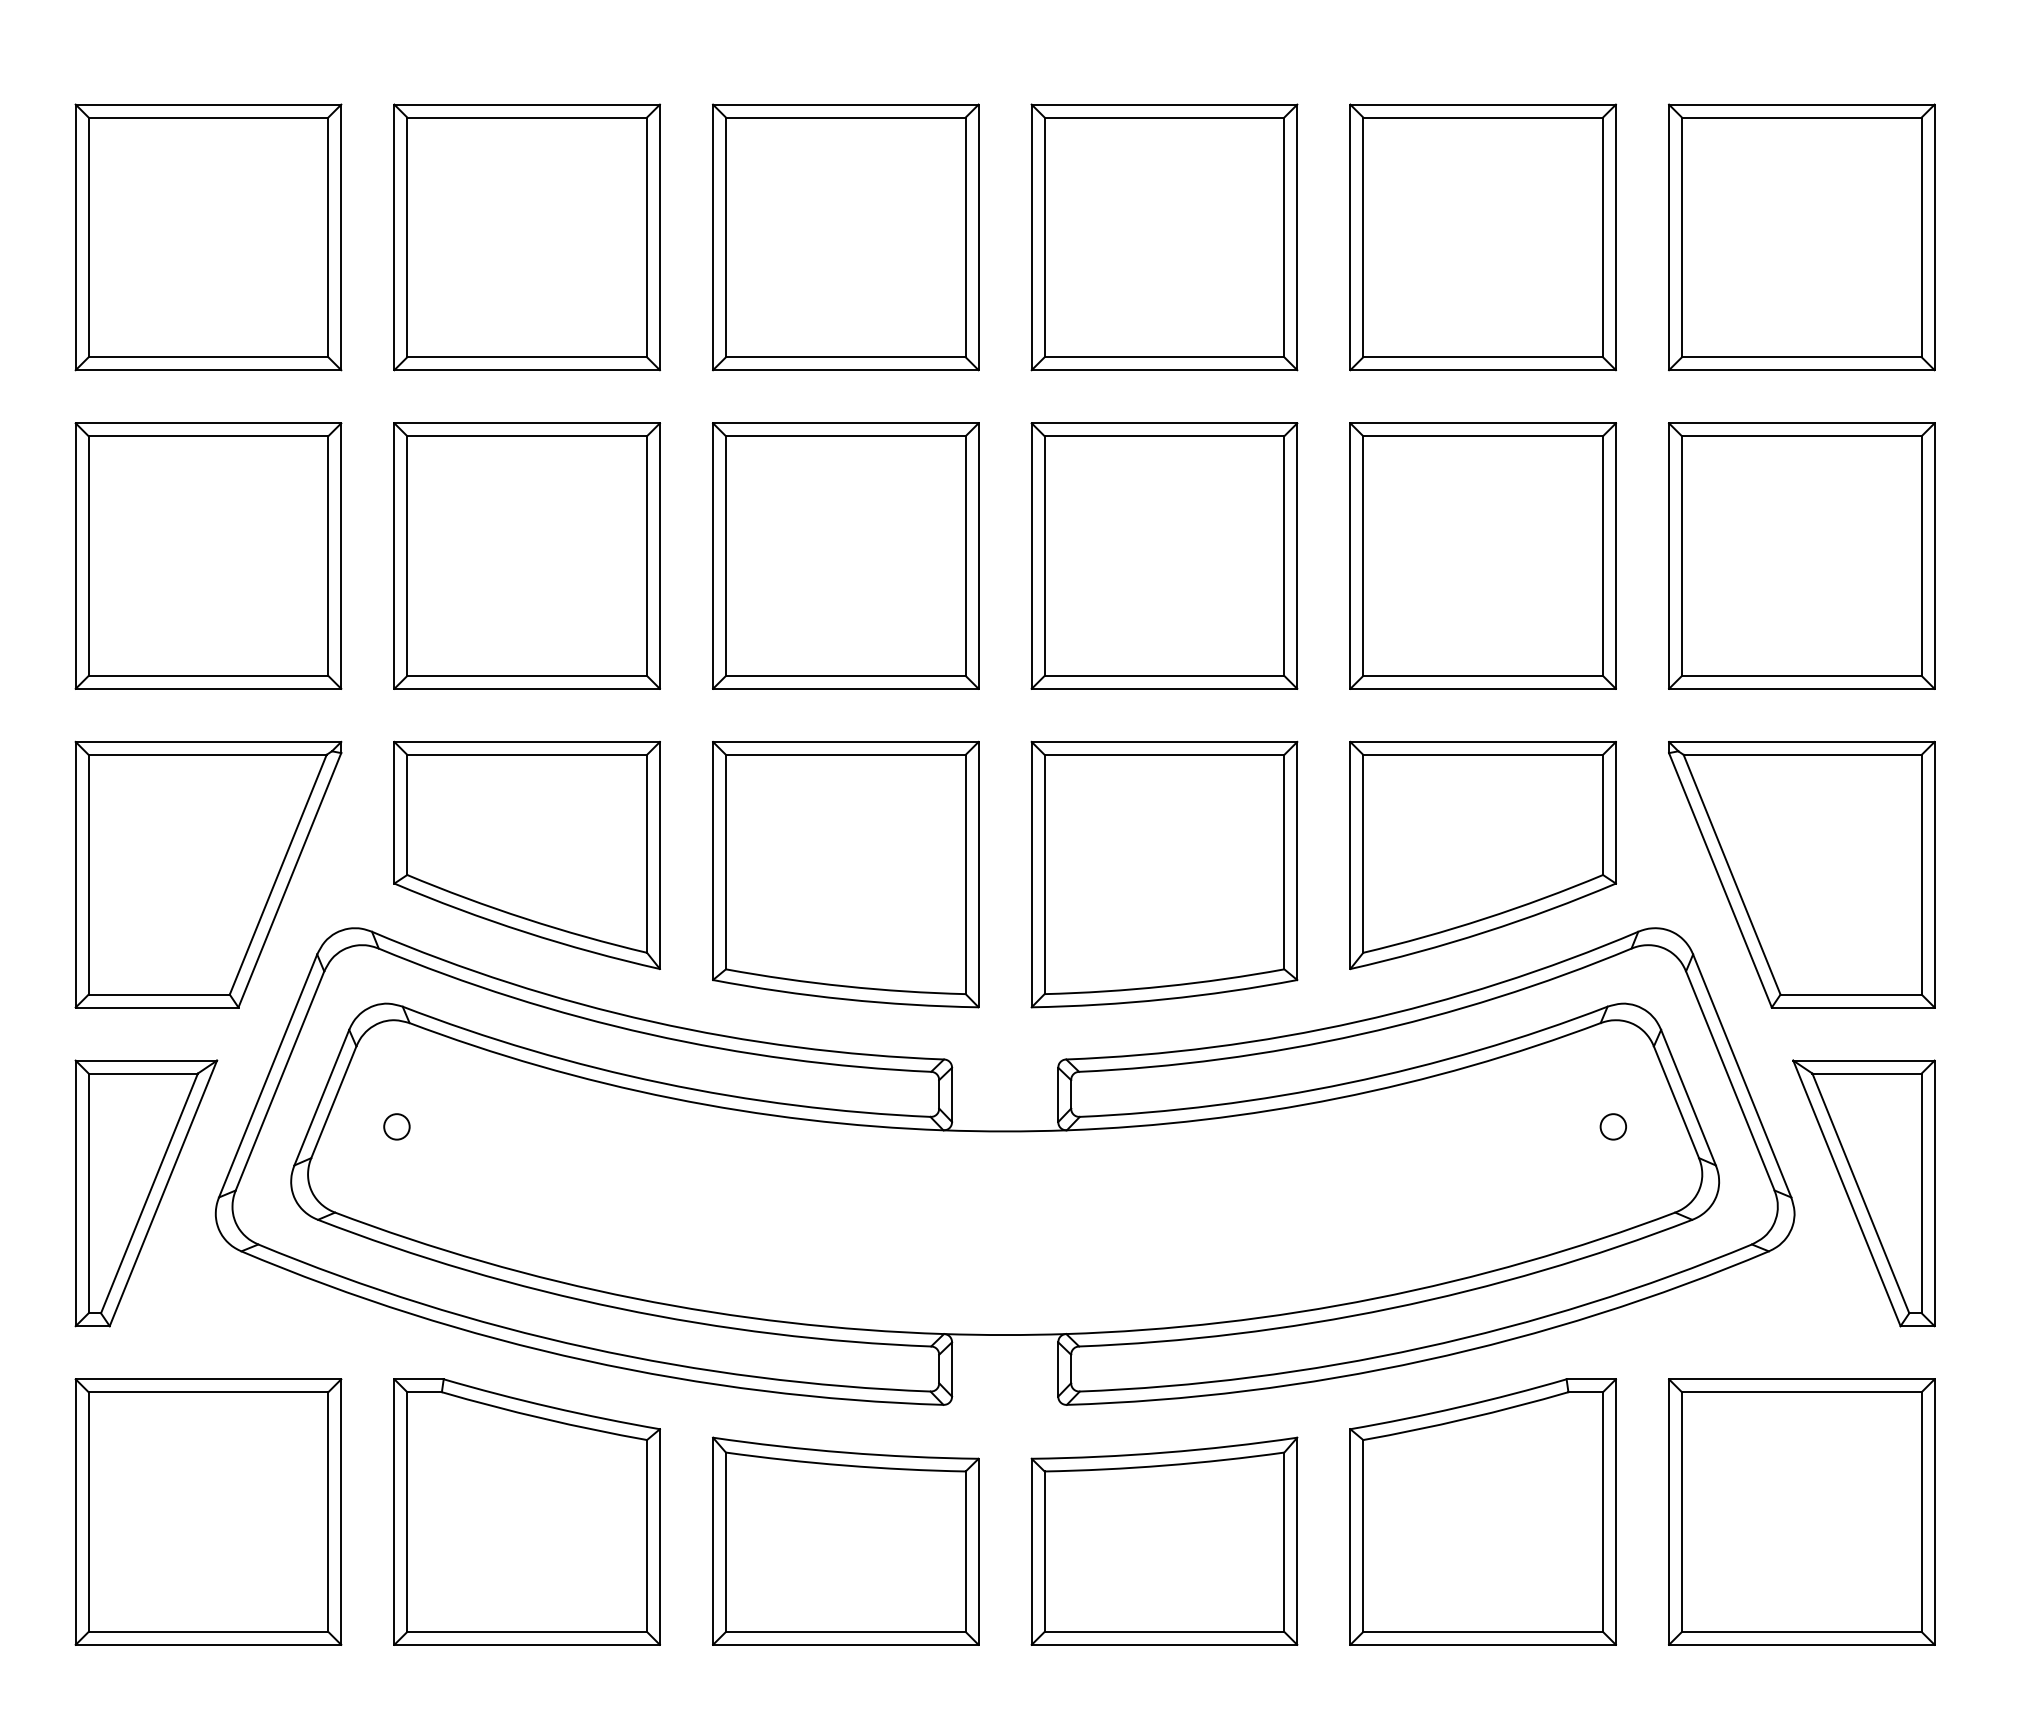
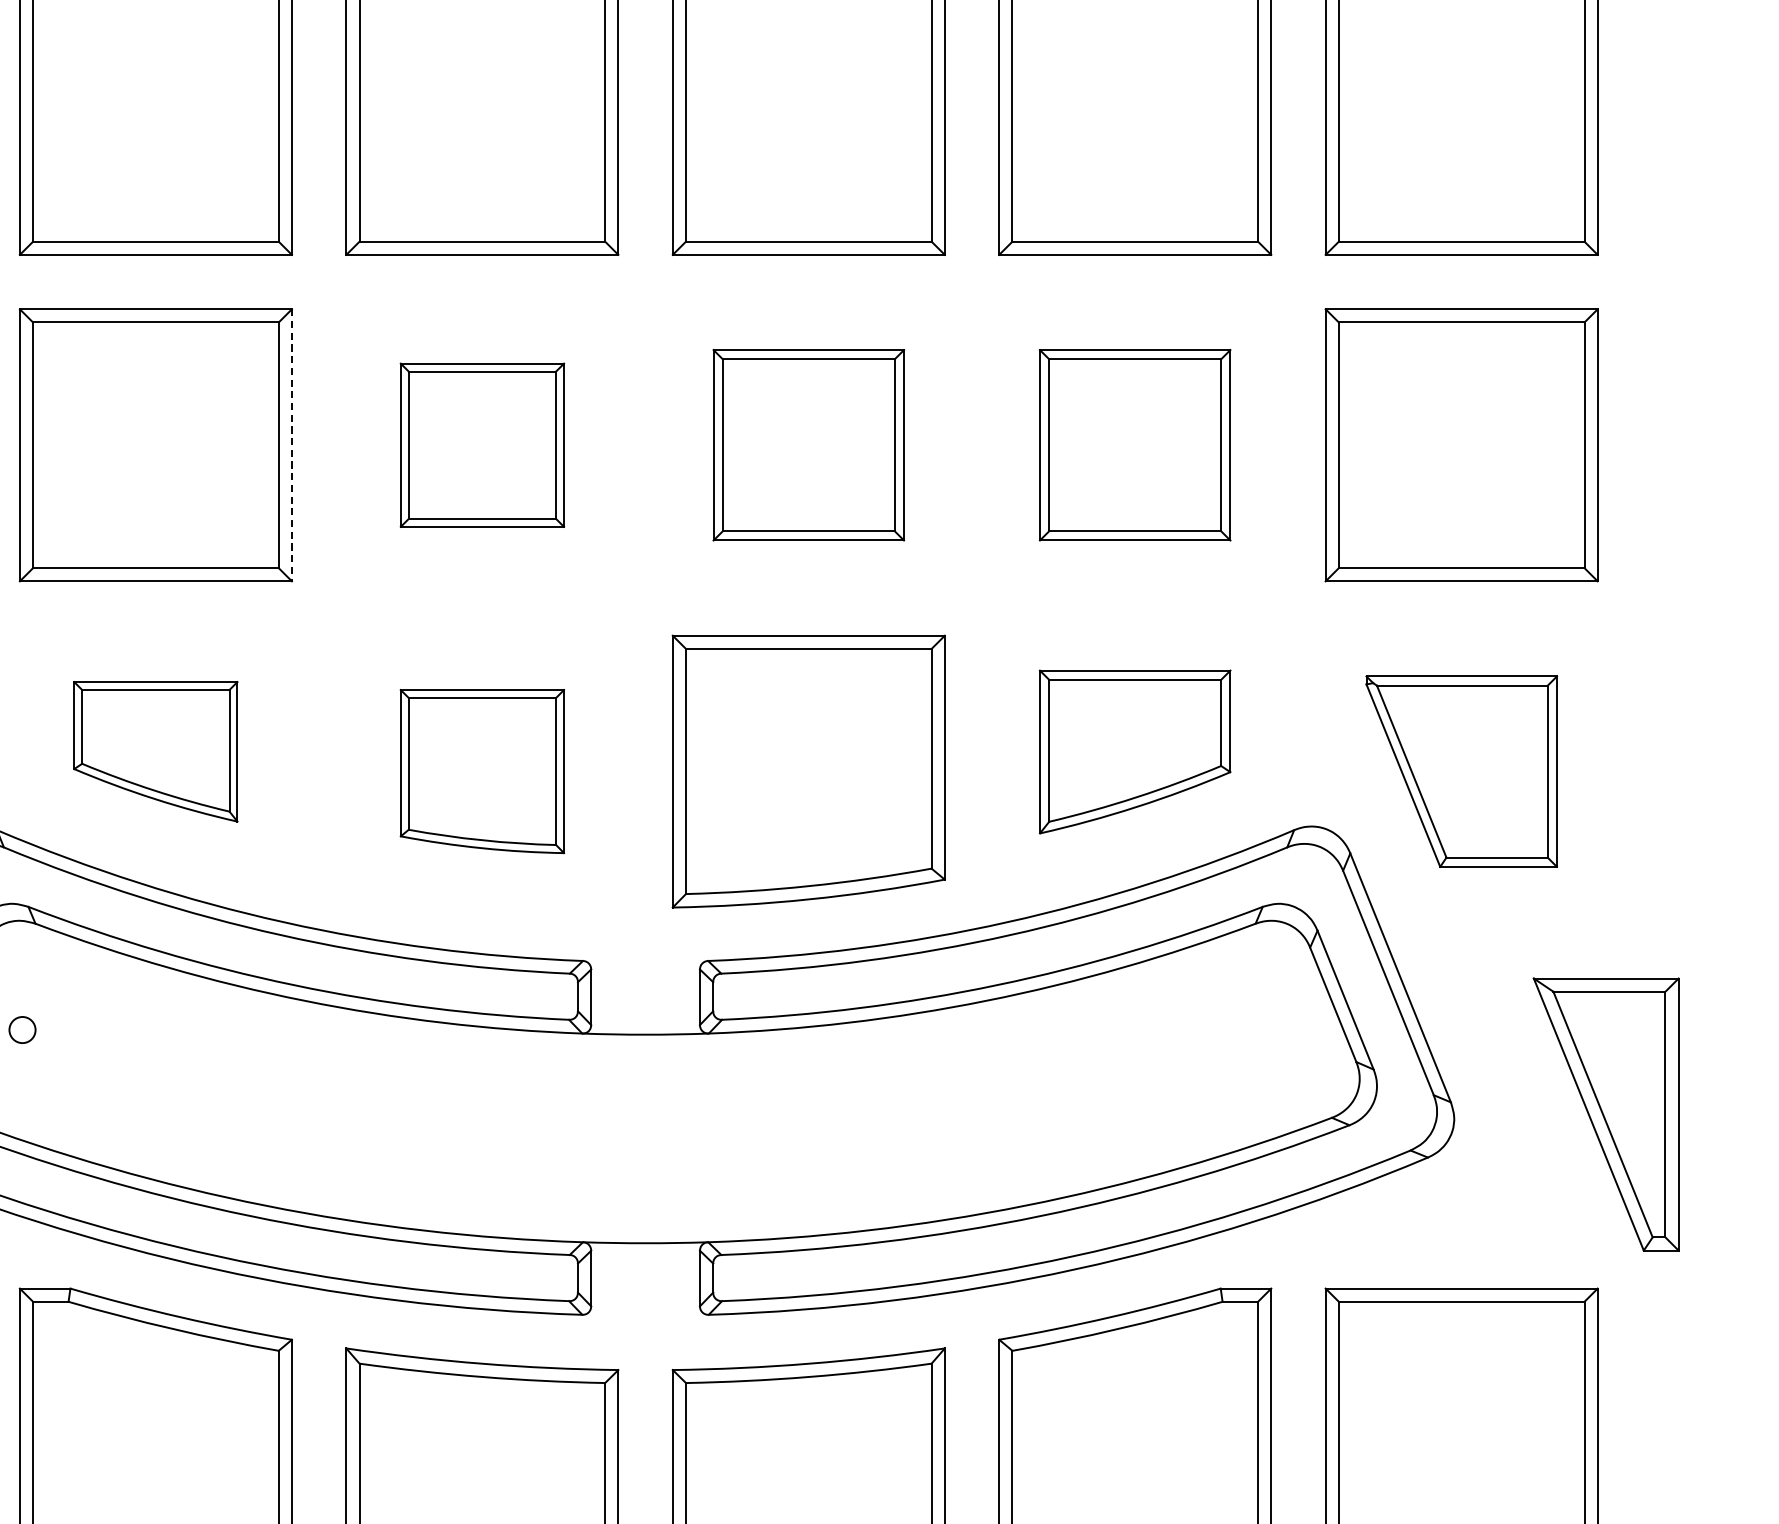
part: (845, 555) -> (482, 444), size x0.6
part: (1164, 555) -> (808, 444), size x0.7
part: (1482, 555) -> (1134, 444), size x0.7
line: (659, 556) -> (291, 445), solid -> dashed
part: (526, 854) -> (155, 751), size x0.6
part: (1482, 855) -> (1134, 752), size x0.7
part: (845, 874) -> (482, 771), size x0.6
part: (1801, 874) -> (1461, 771), size x0.7
circle: (1612, 1126) -> (1267, 1029), removed
part: (1863, 1193) -> (1605, 1114), moved

